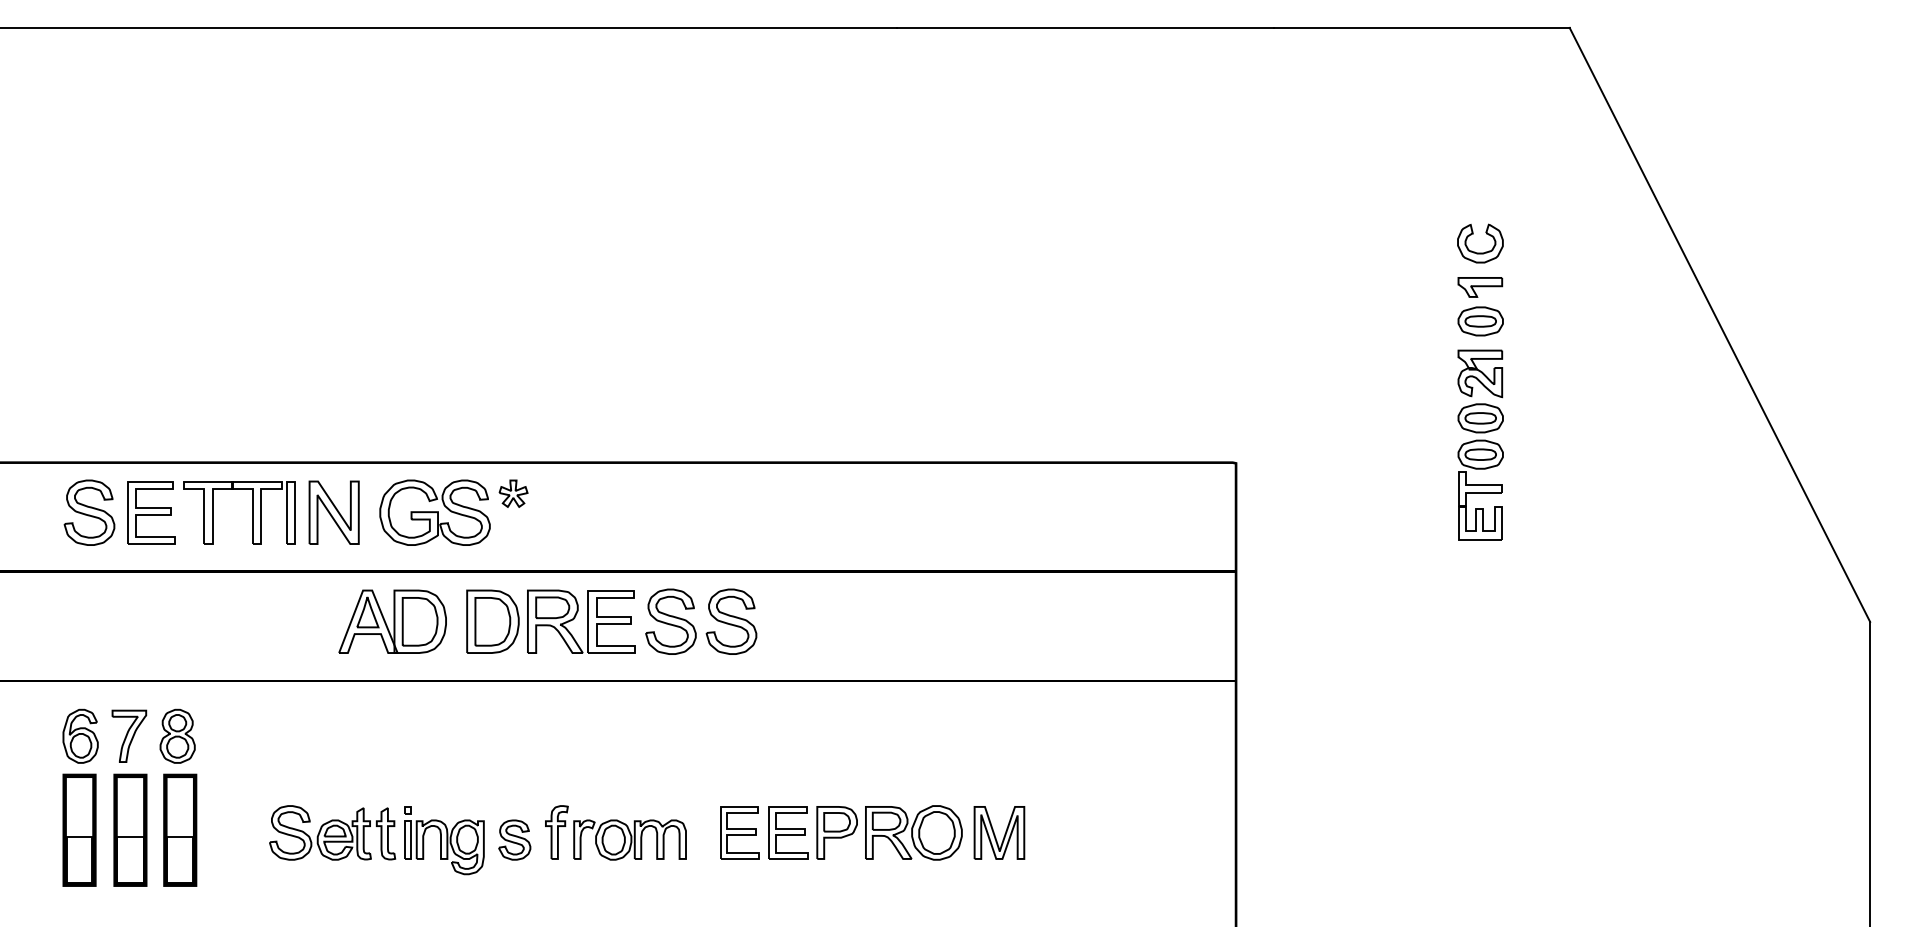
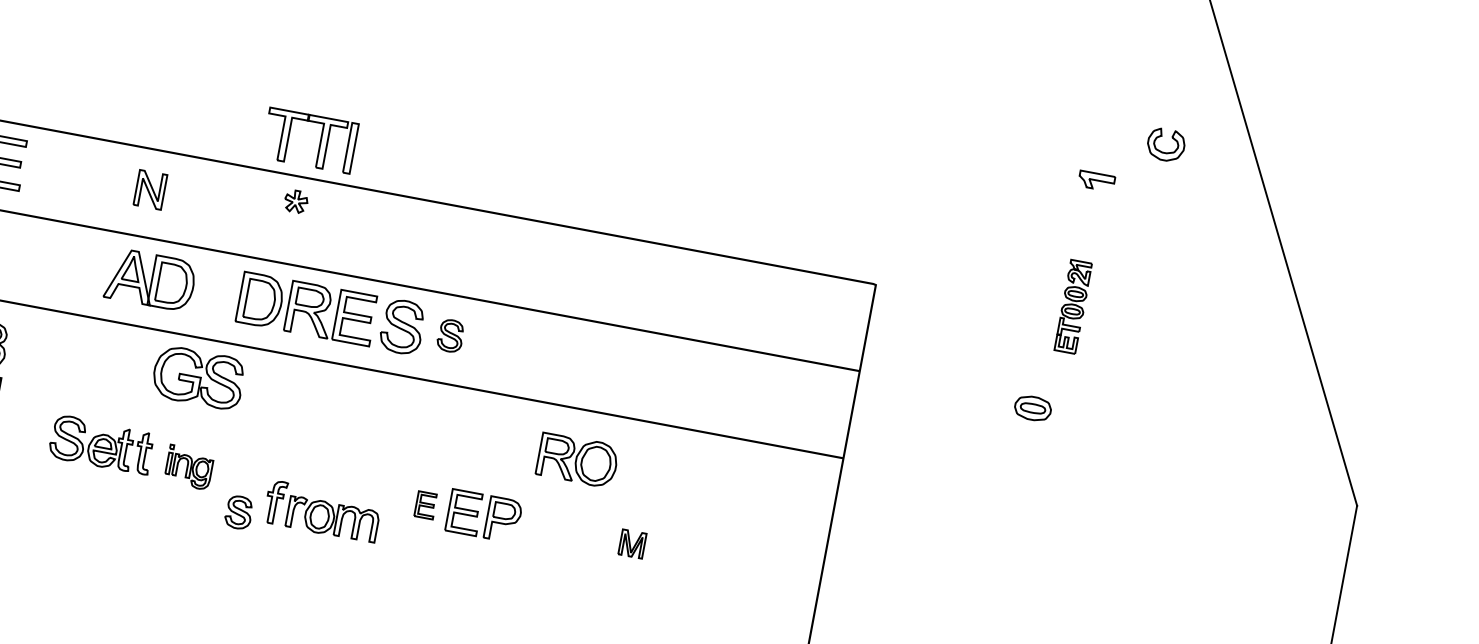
part: (1480, 252) -> (1164, 152), moved
part: (1480, 321) -> (1032, 408), moved
part: (1480, 444) -> (1073, 306), size x0.6
part: (252, 512) -> (320, 142), moved
part: (333, 512) -> (149, 189), size x0.7
part: (434, 512) -> (198, 377), moved
part: (392, 621) -> (150, 279), moved
part: (731, 621) -> (450, 335), size x0.6
part: (615, 832) -> (322, 511), moved
part: (739, 832) -> (425, 504), size x0.6
part: (913, 832) -> (577, 460), moved
part: (999, 832) -> (632, 543), size x0.6
part: (514, 839) -> (238, 512), moved
part: (444, 840) -> (189, 467), size x0.7

